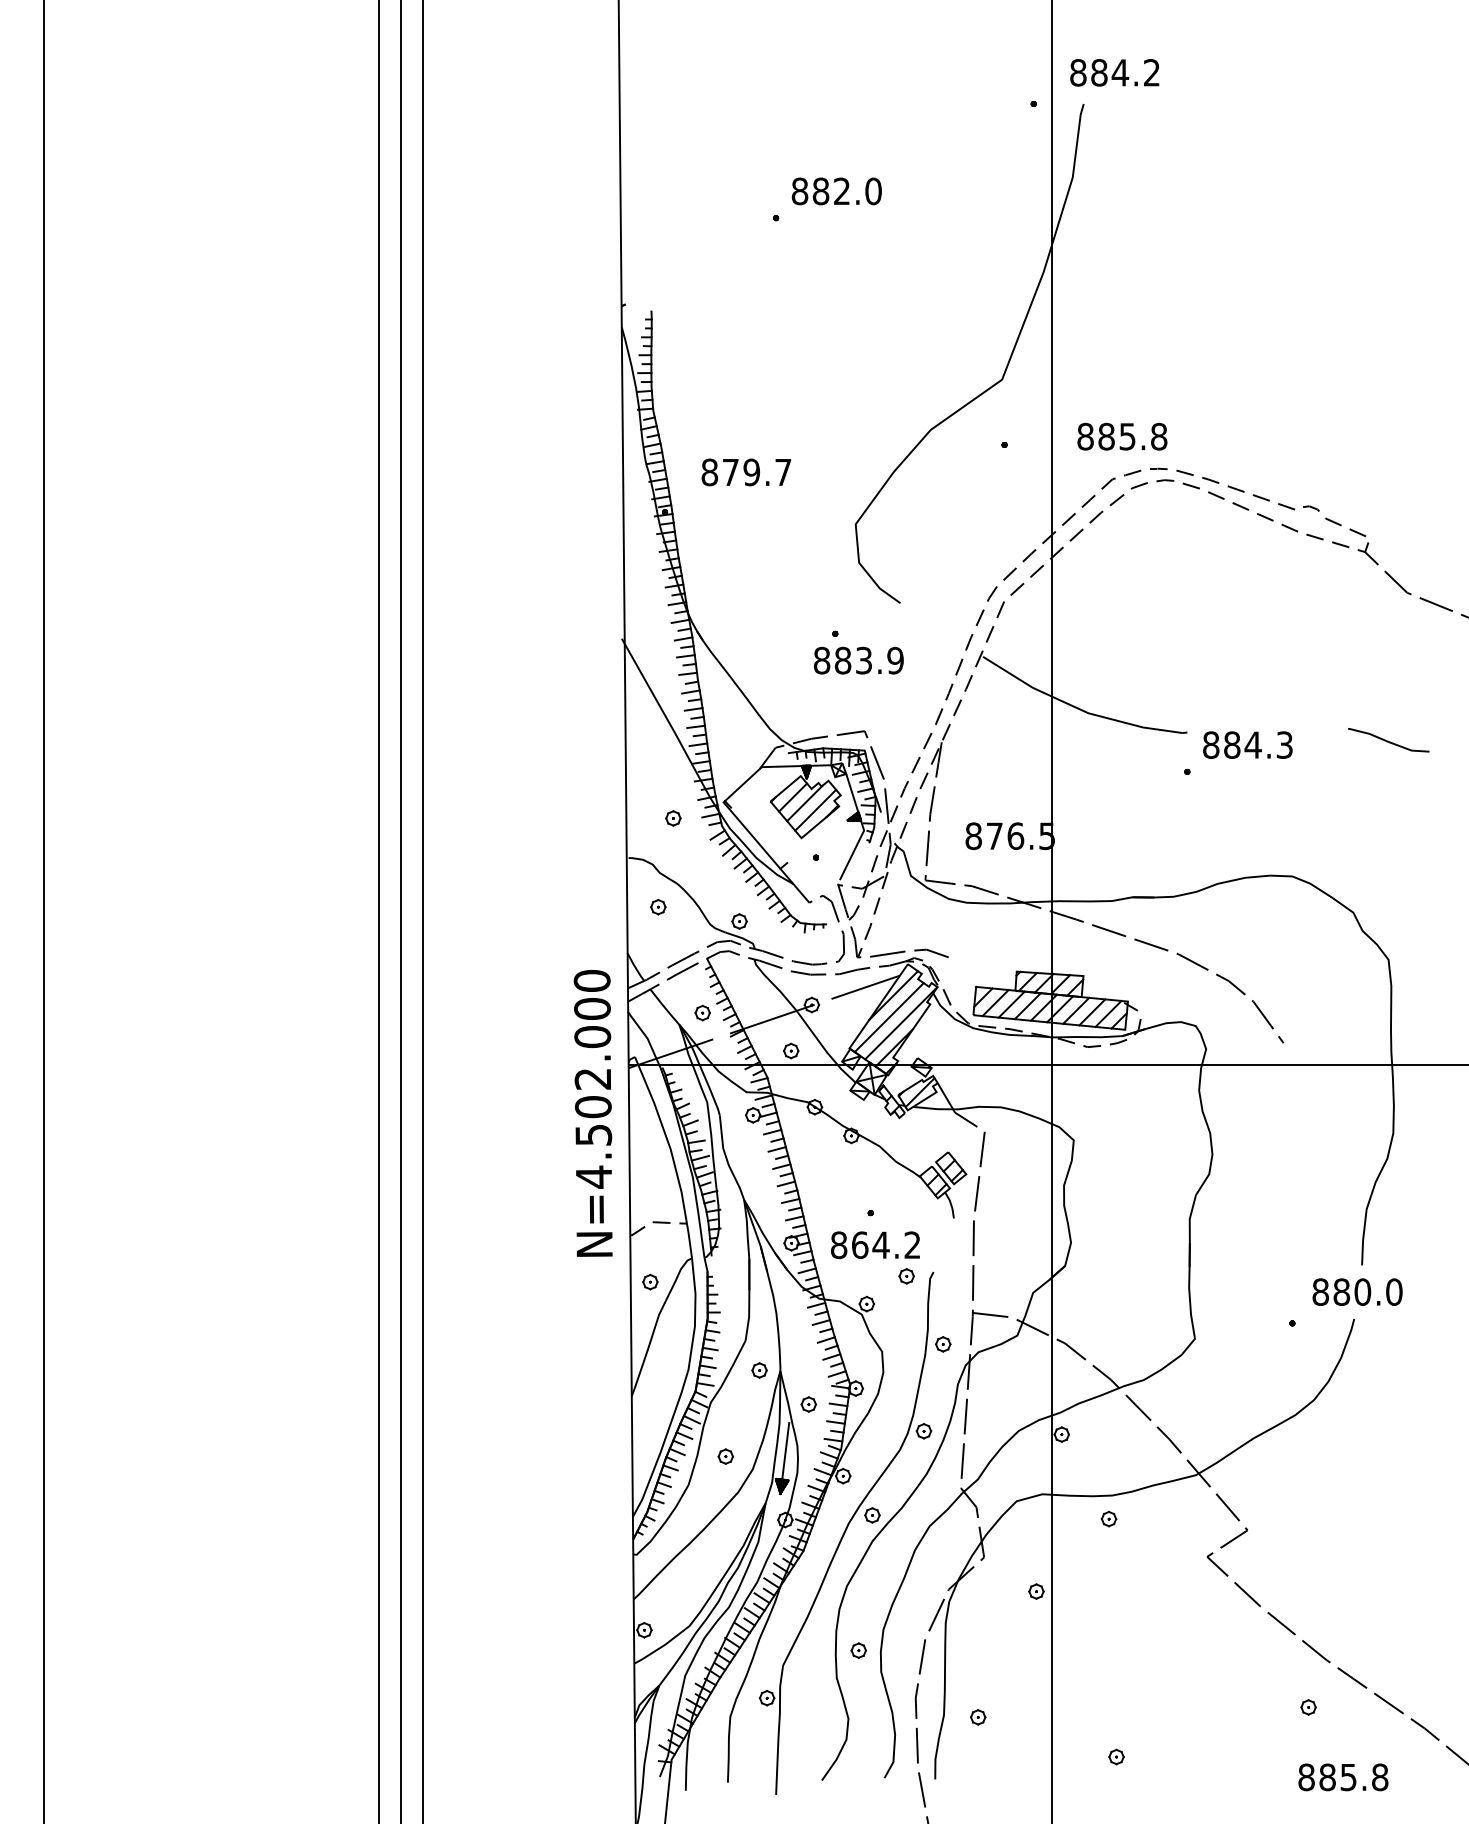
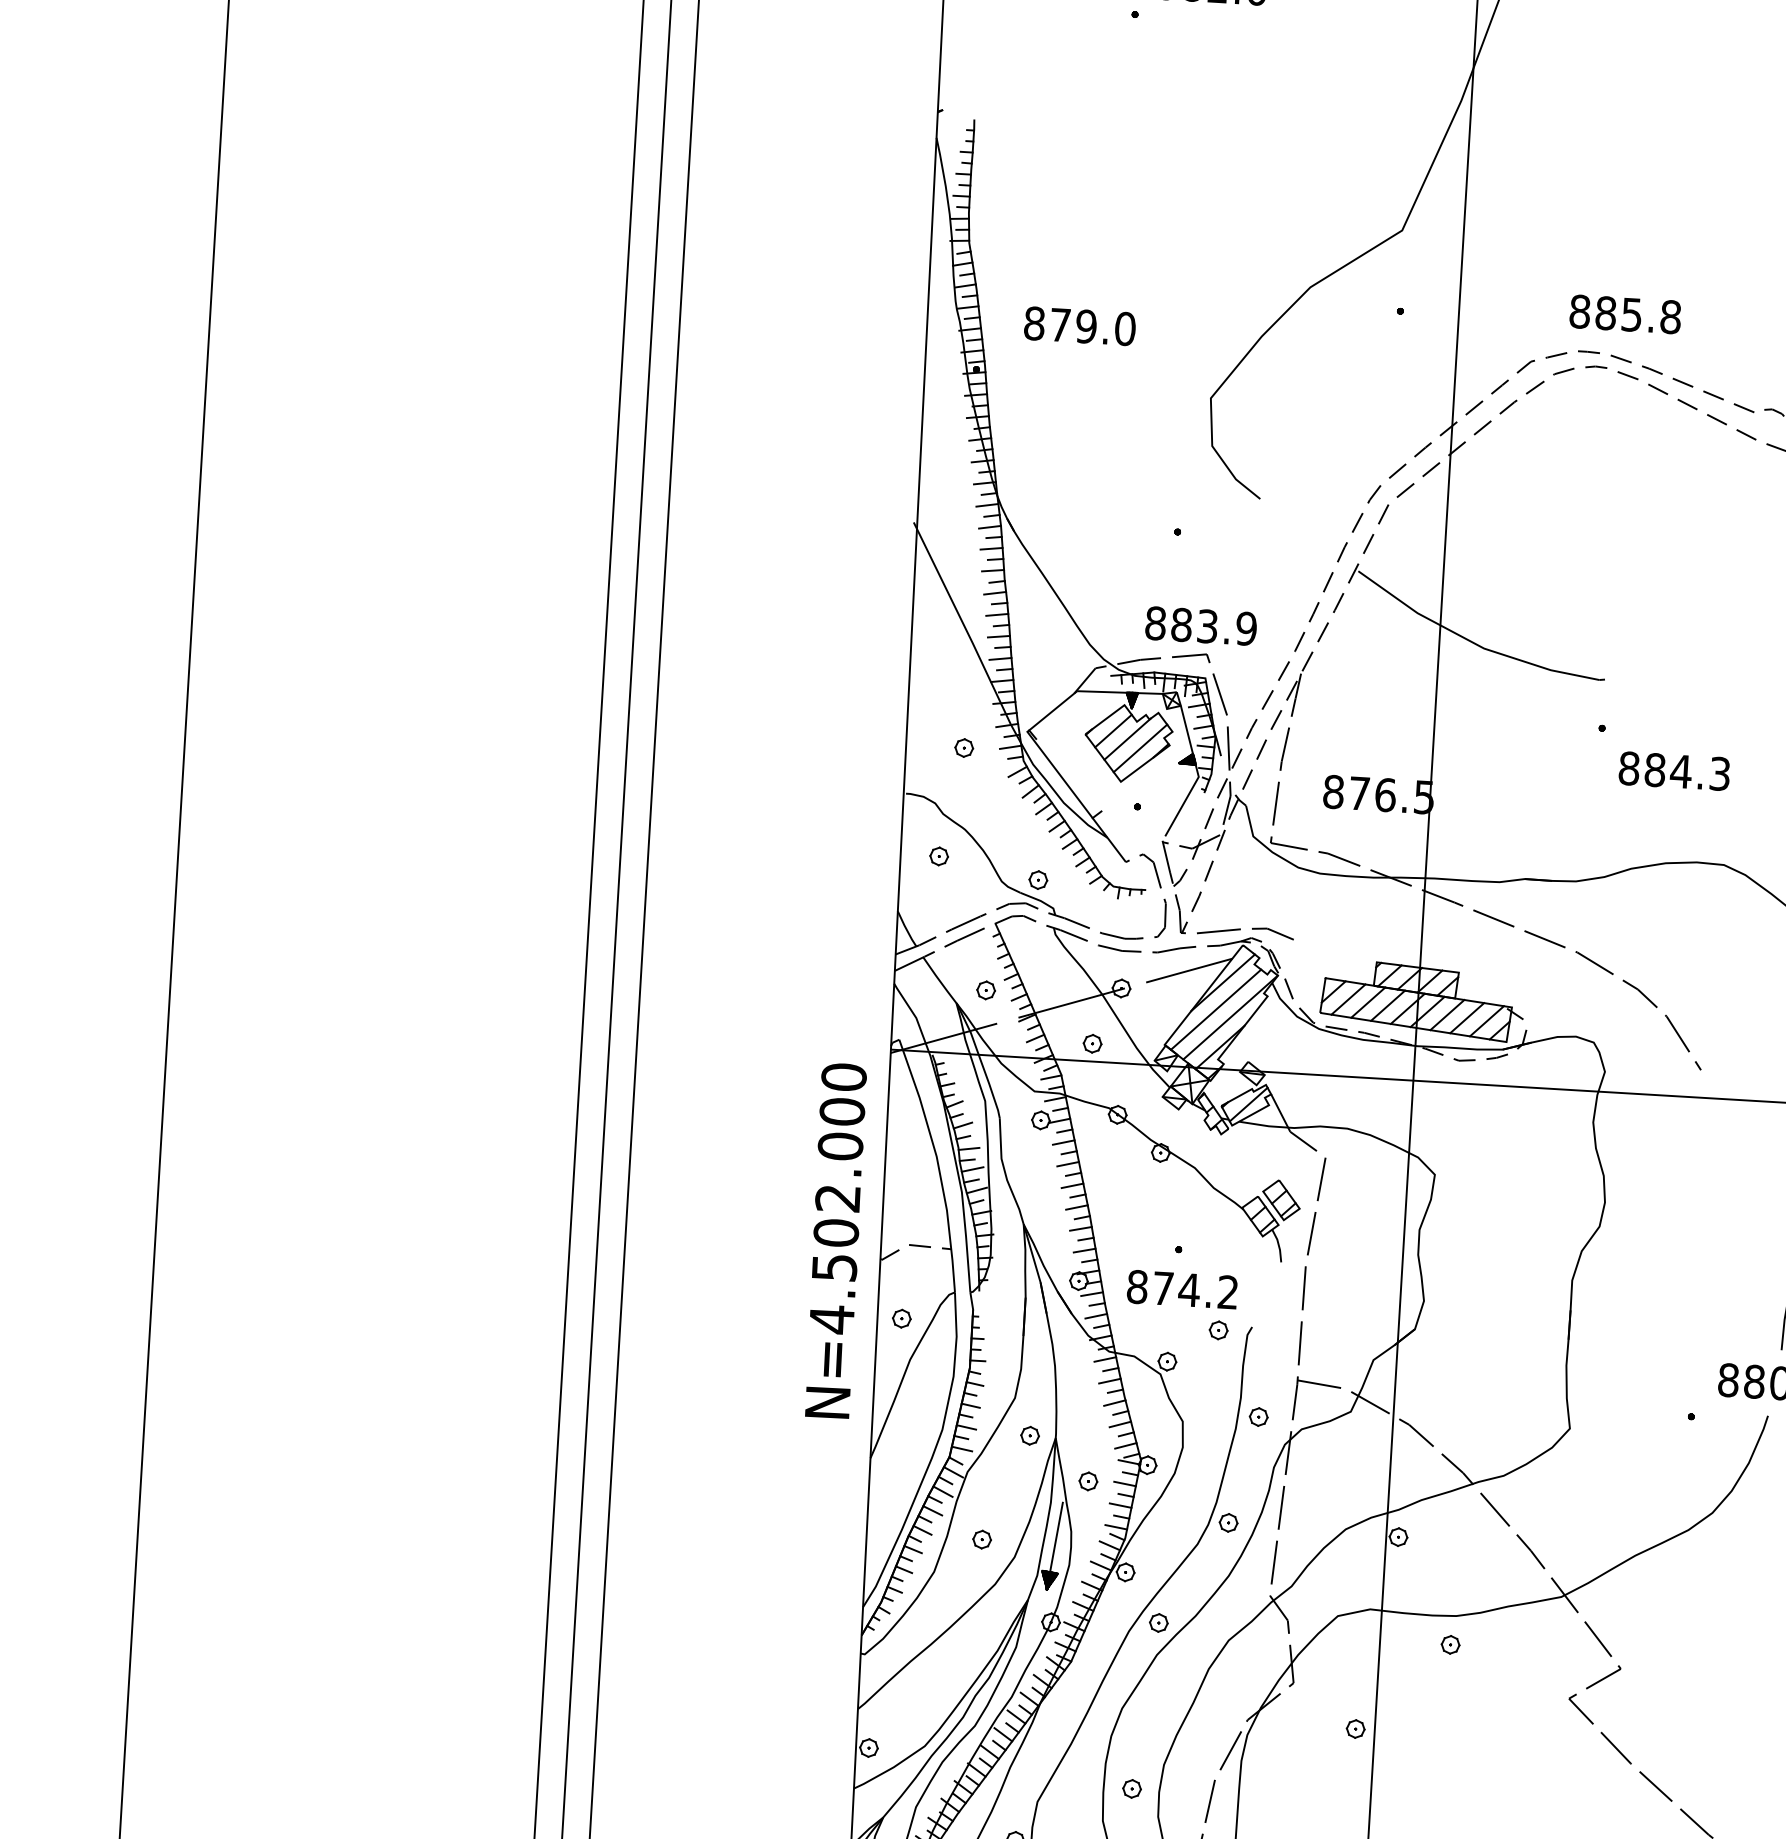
text: (1122, 436) -> (1625, 314), moved
text: (783, 472) -> (1125, 329), 879.7 -> 879.0
text: (858, 660) -> (1200, 625), moved
text: (1247, 744) -> (1674, 770), moved
text: (592, 1113) -> (834, 1240), moved
text: (860, 1245) -> (1163, 1288), 864.2 -> 874.2

